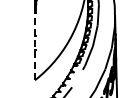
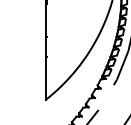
line: (35, 46) -> (46, 51), dashed -> solid

